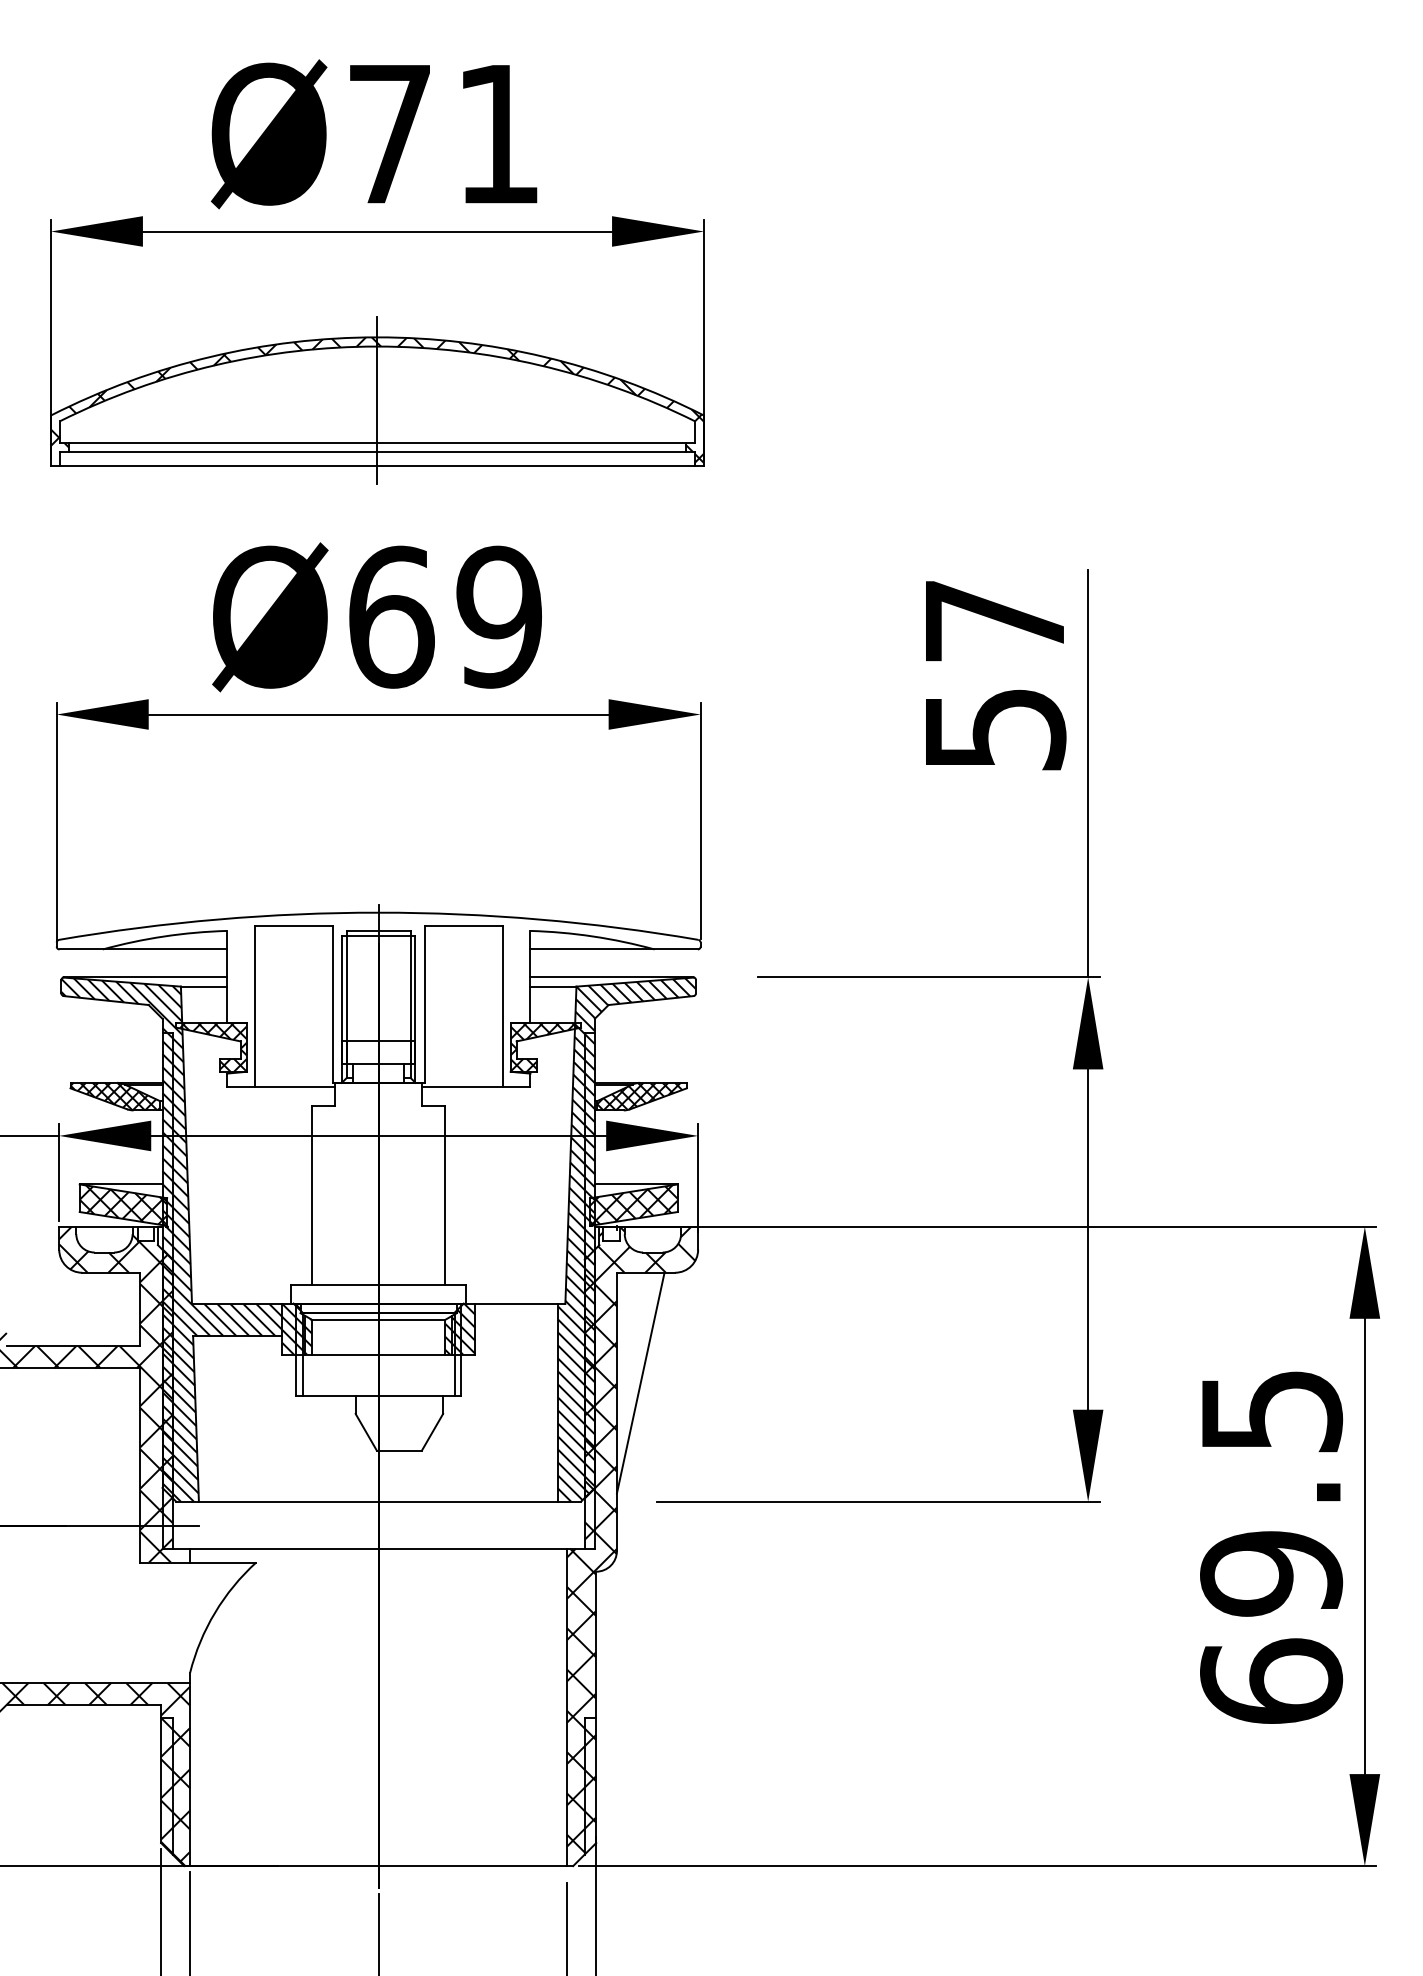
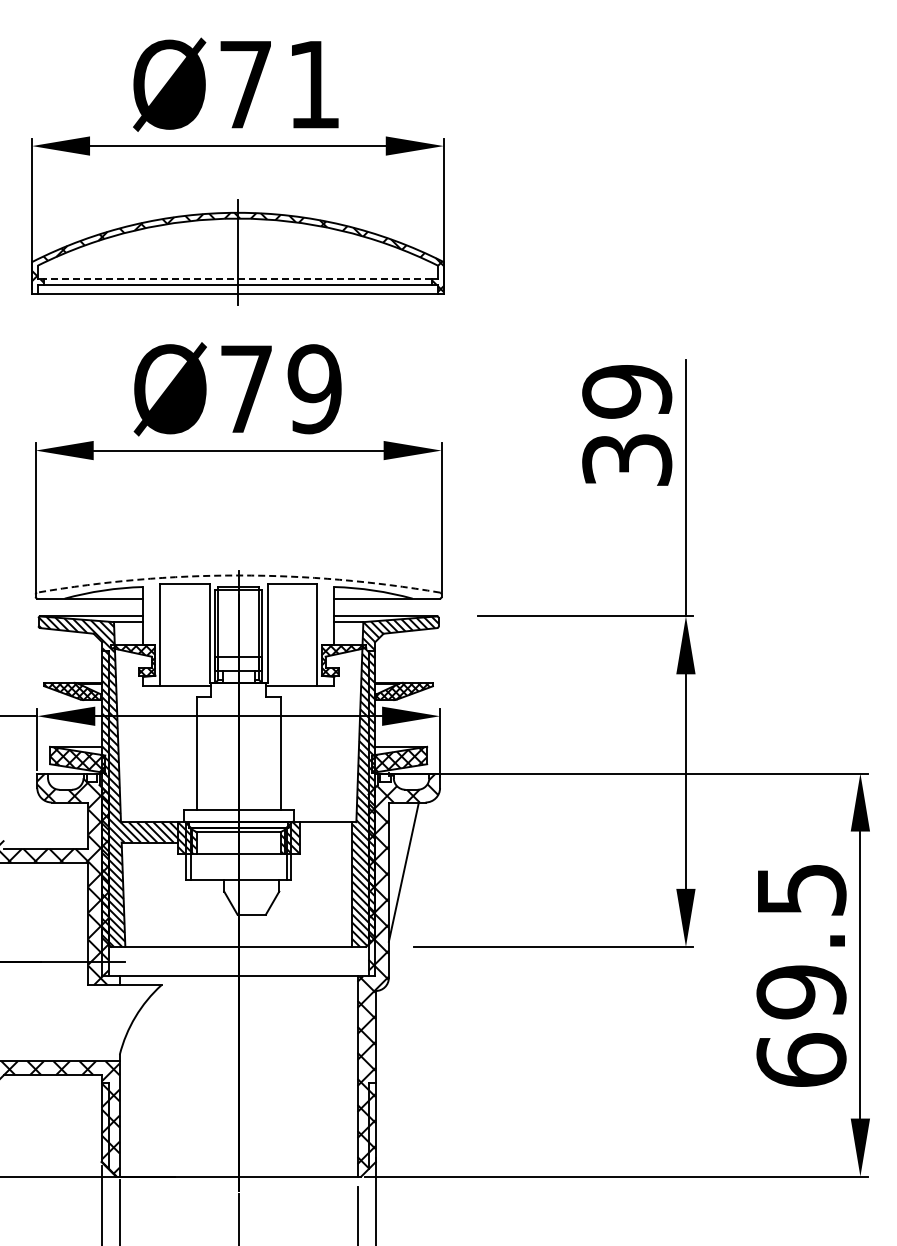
line: (376, 443) -> (237, 279), solid -> dashed
text: (392, 617) -> (247, 389), Ø69 -> Ø79
text: (995, 674) -> (627, 425), 57 -> 39
arc: (378, 912) -> (238, 575), solid -> dashed

